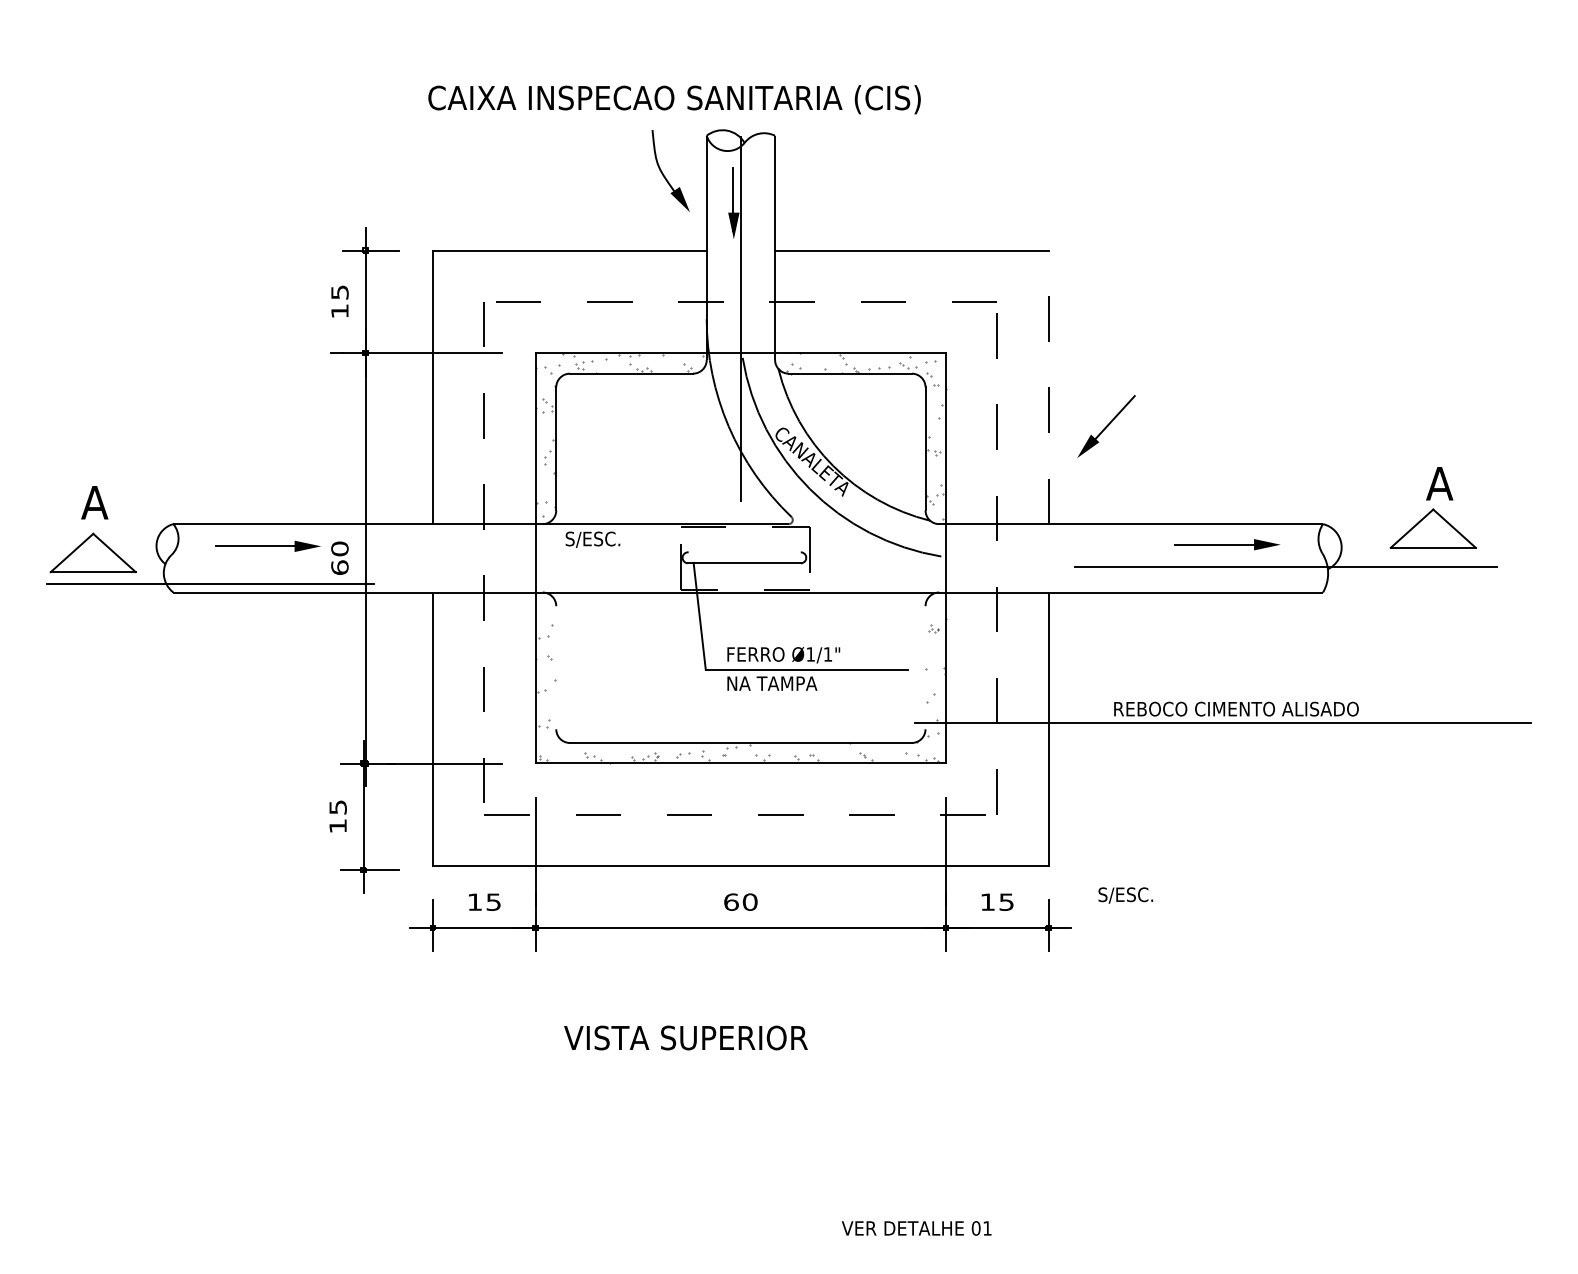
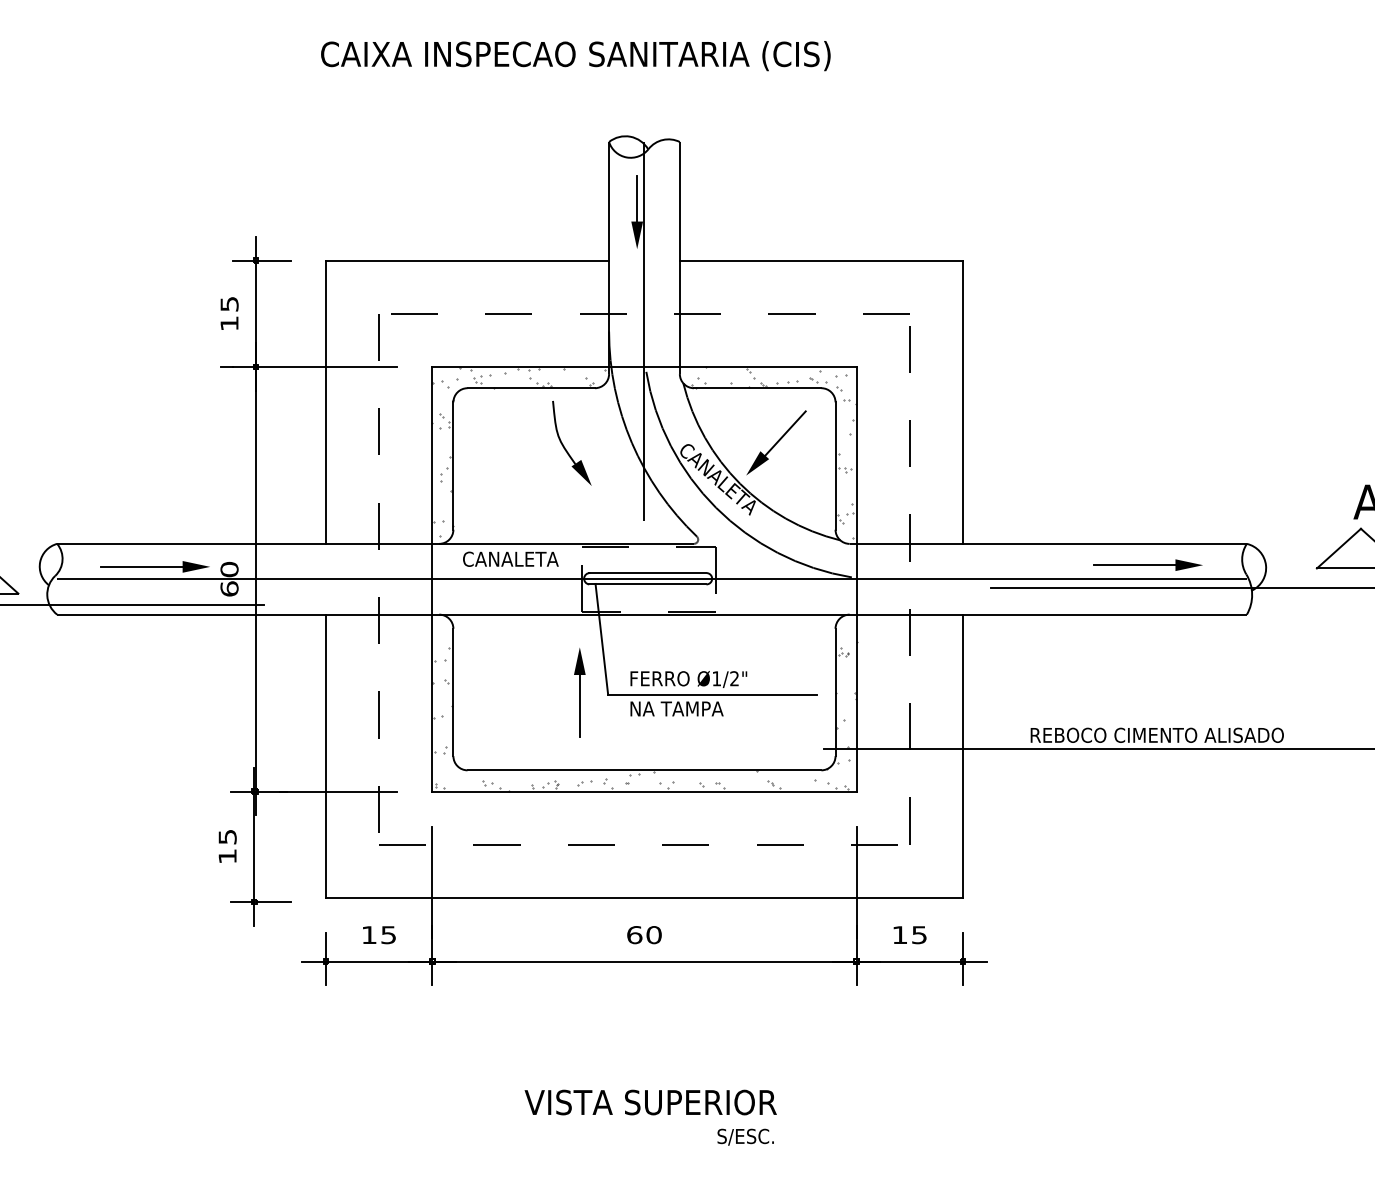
text: (674, 99) -> (575, 55), moved
part: (663, 173) -> (564, 445), moved
line: (1048, 387) -> (962, 402), dashed -> solid
part: (1106, 426) -> (776, 442), moved
text: (611, 539) -> (510, 559), S/ESC. -> CANALETA
line: (743, 552) -> (647, 573), added
line: (748, 558) -> (652, 579), added
text: (827, 654) -> (734, 678), Ø1/1" -> Ø1/2"
line: (556, 667) -> (453, 692), added
part: (677, 667) -> (578, 692), added
line: (925, 667) -> (835, 692), added
text: (1125, 895) -> (745, 1137), moved
text: (685, 1037) -> (650, 1102), moved

